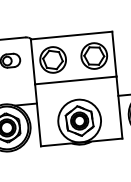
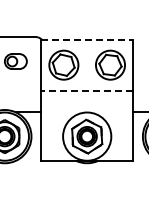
line: (71, 35) -> (87, 39), solid -> dashed
line: (75, 80) -> (86, 90), solid -> dashed

